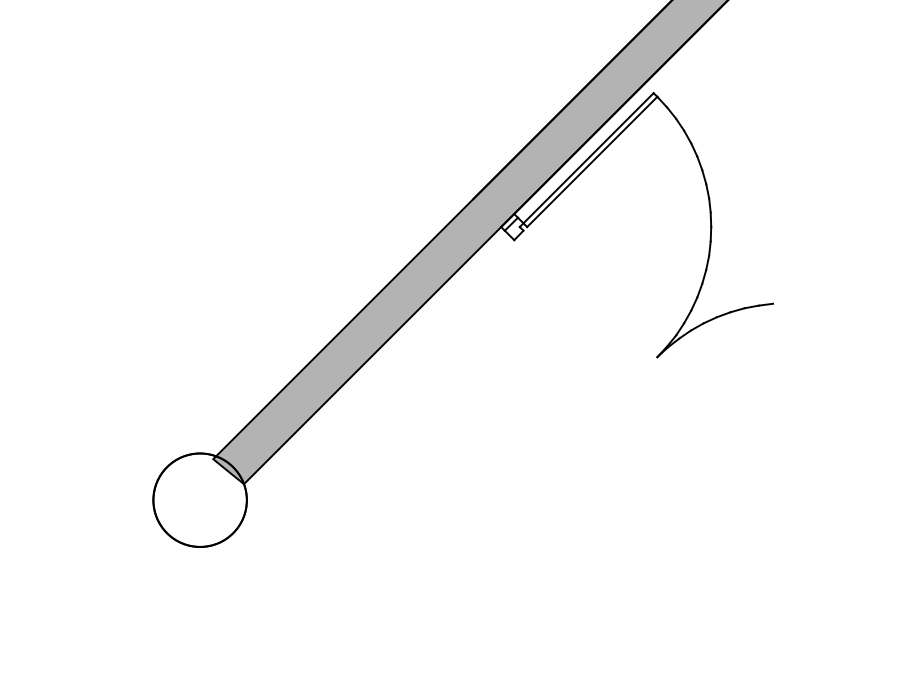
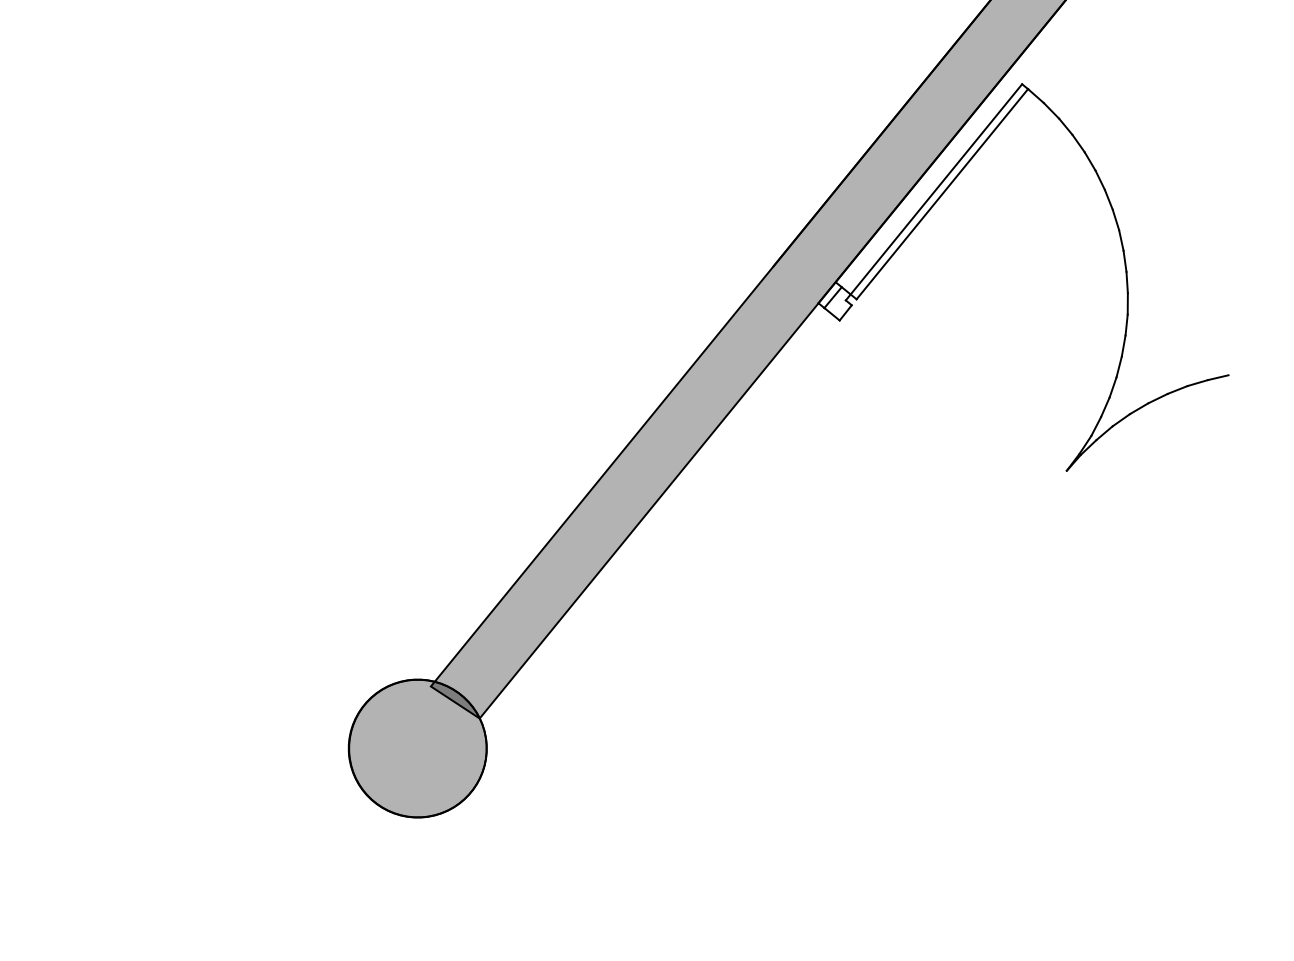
fill: (199, 499) -> (416, 747), added

